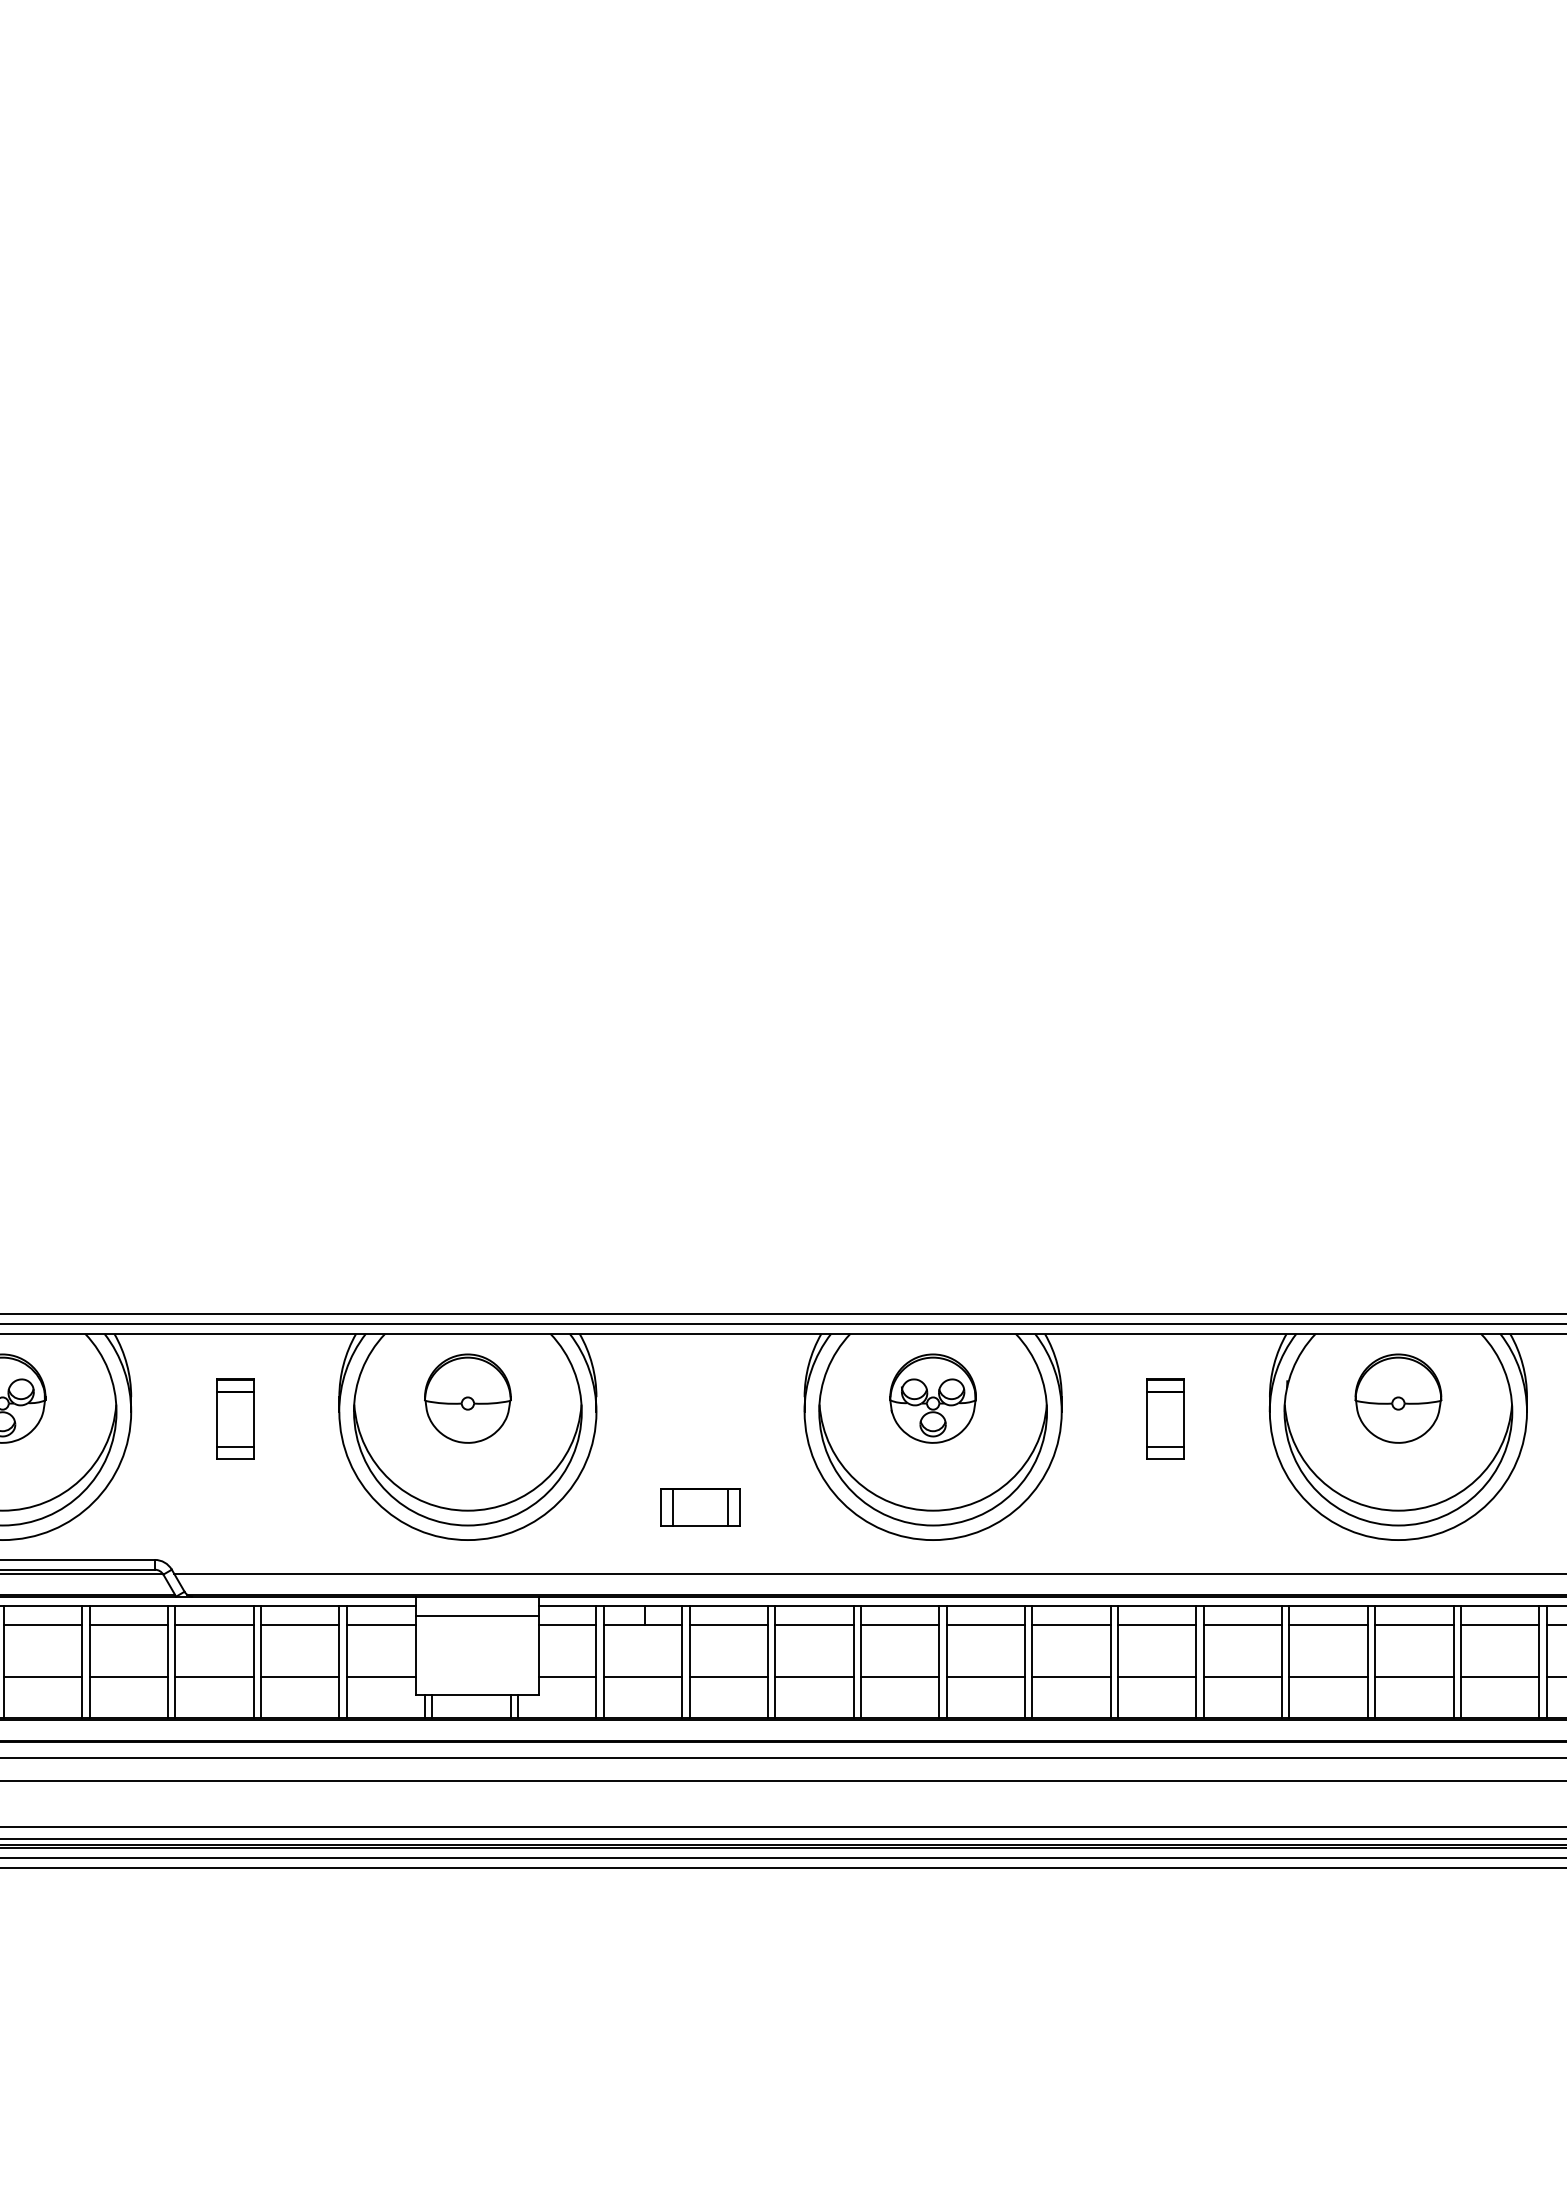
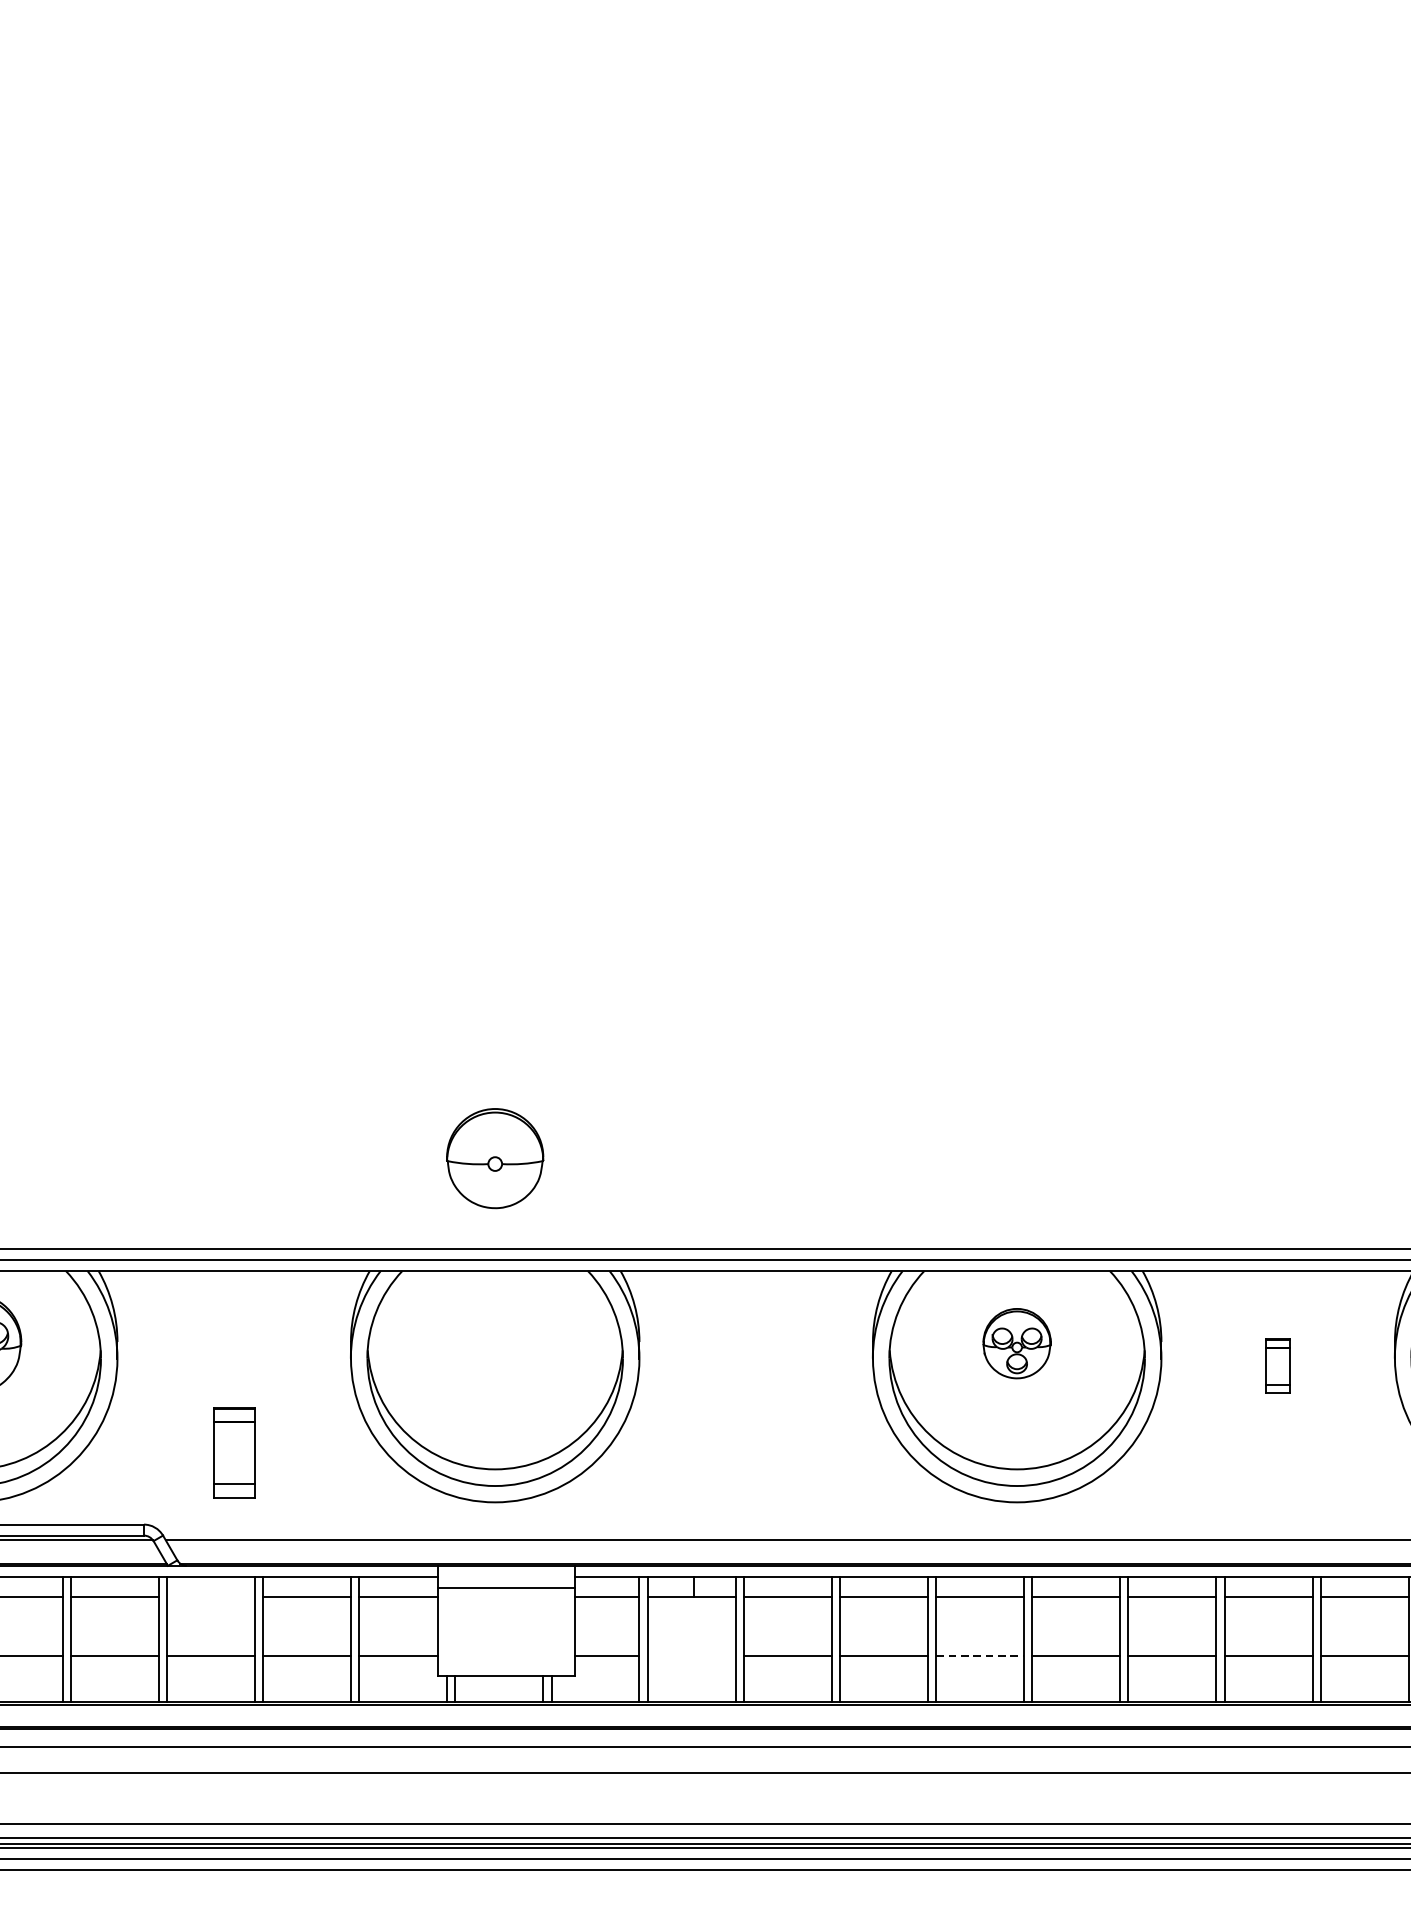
part: (467, 1398) -> (494, 1158), moved
part: (932, 1398) -> (1016, 1343), size x0.7
part: (235, 1418) -> (234, 1452), moved
part: (1165, 1418) -> (1277, 1365), size x0.6
part: (700, 1507) -> (756, 1465), removed
line: (214, 1624) -> (210, 1597), removed
line: (642, 1676) -> (691, 1655), removed
line: (900, 1676) -> (980, 1655), solid -> dashed

